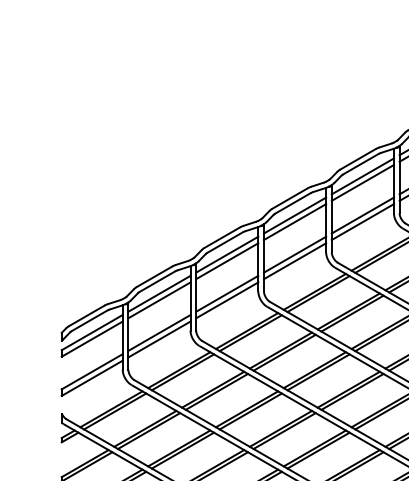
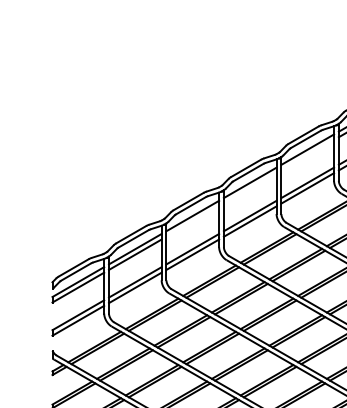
line: (362, 182) -> (307, 154), removed
line: (295, 222) -> (250, 188), removed
line: (227, 261) -> (192, 221), removed

